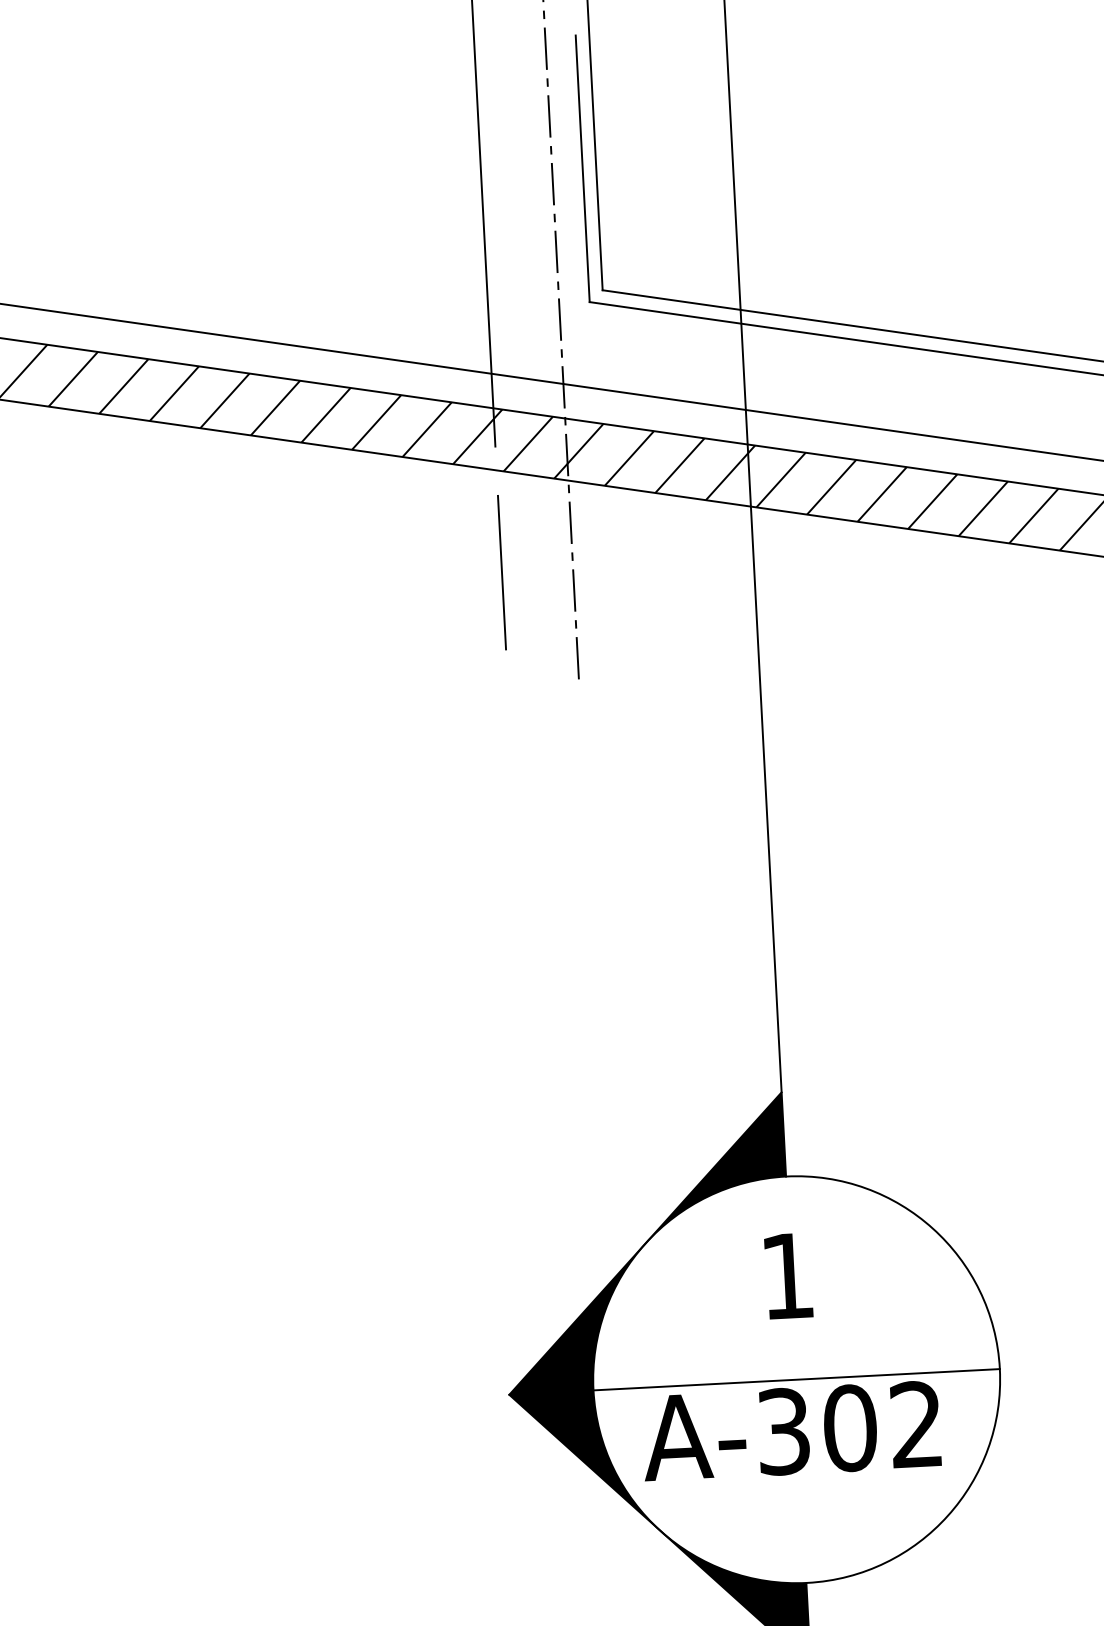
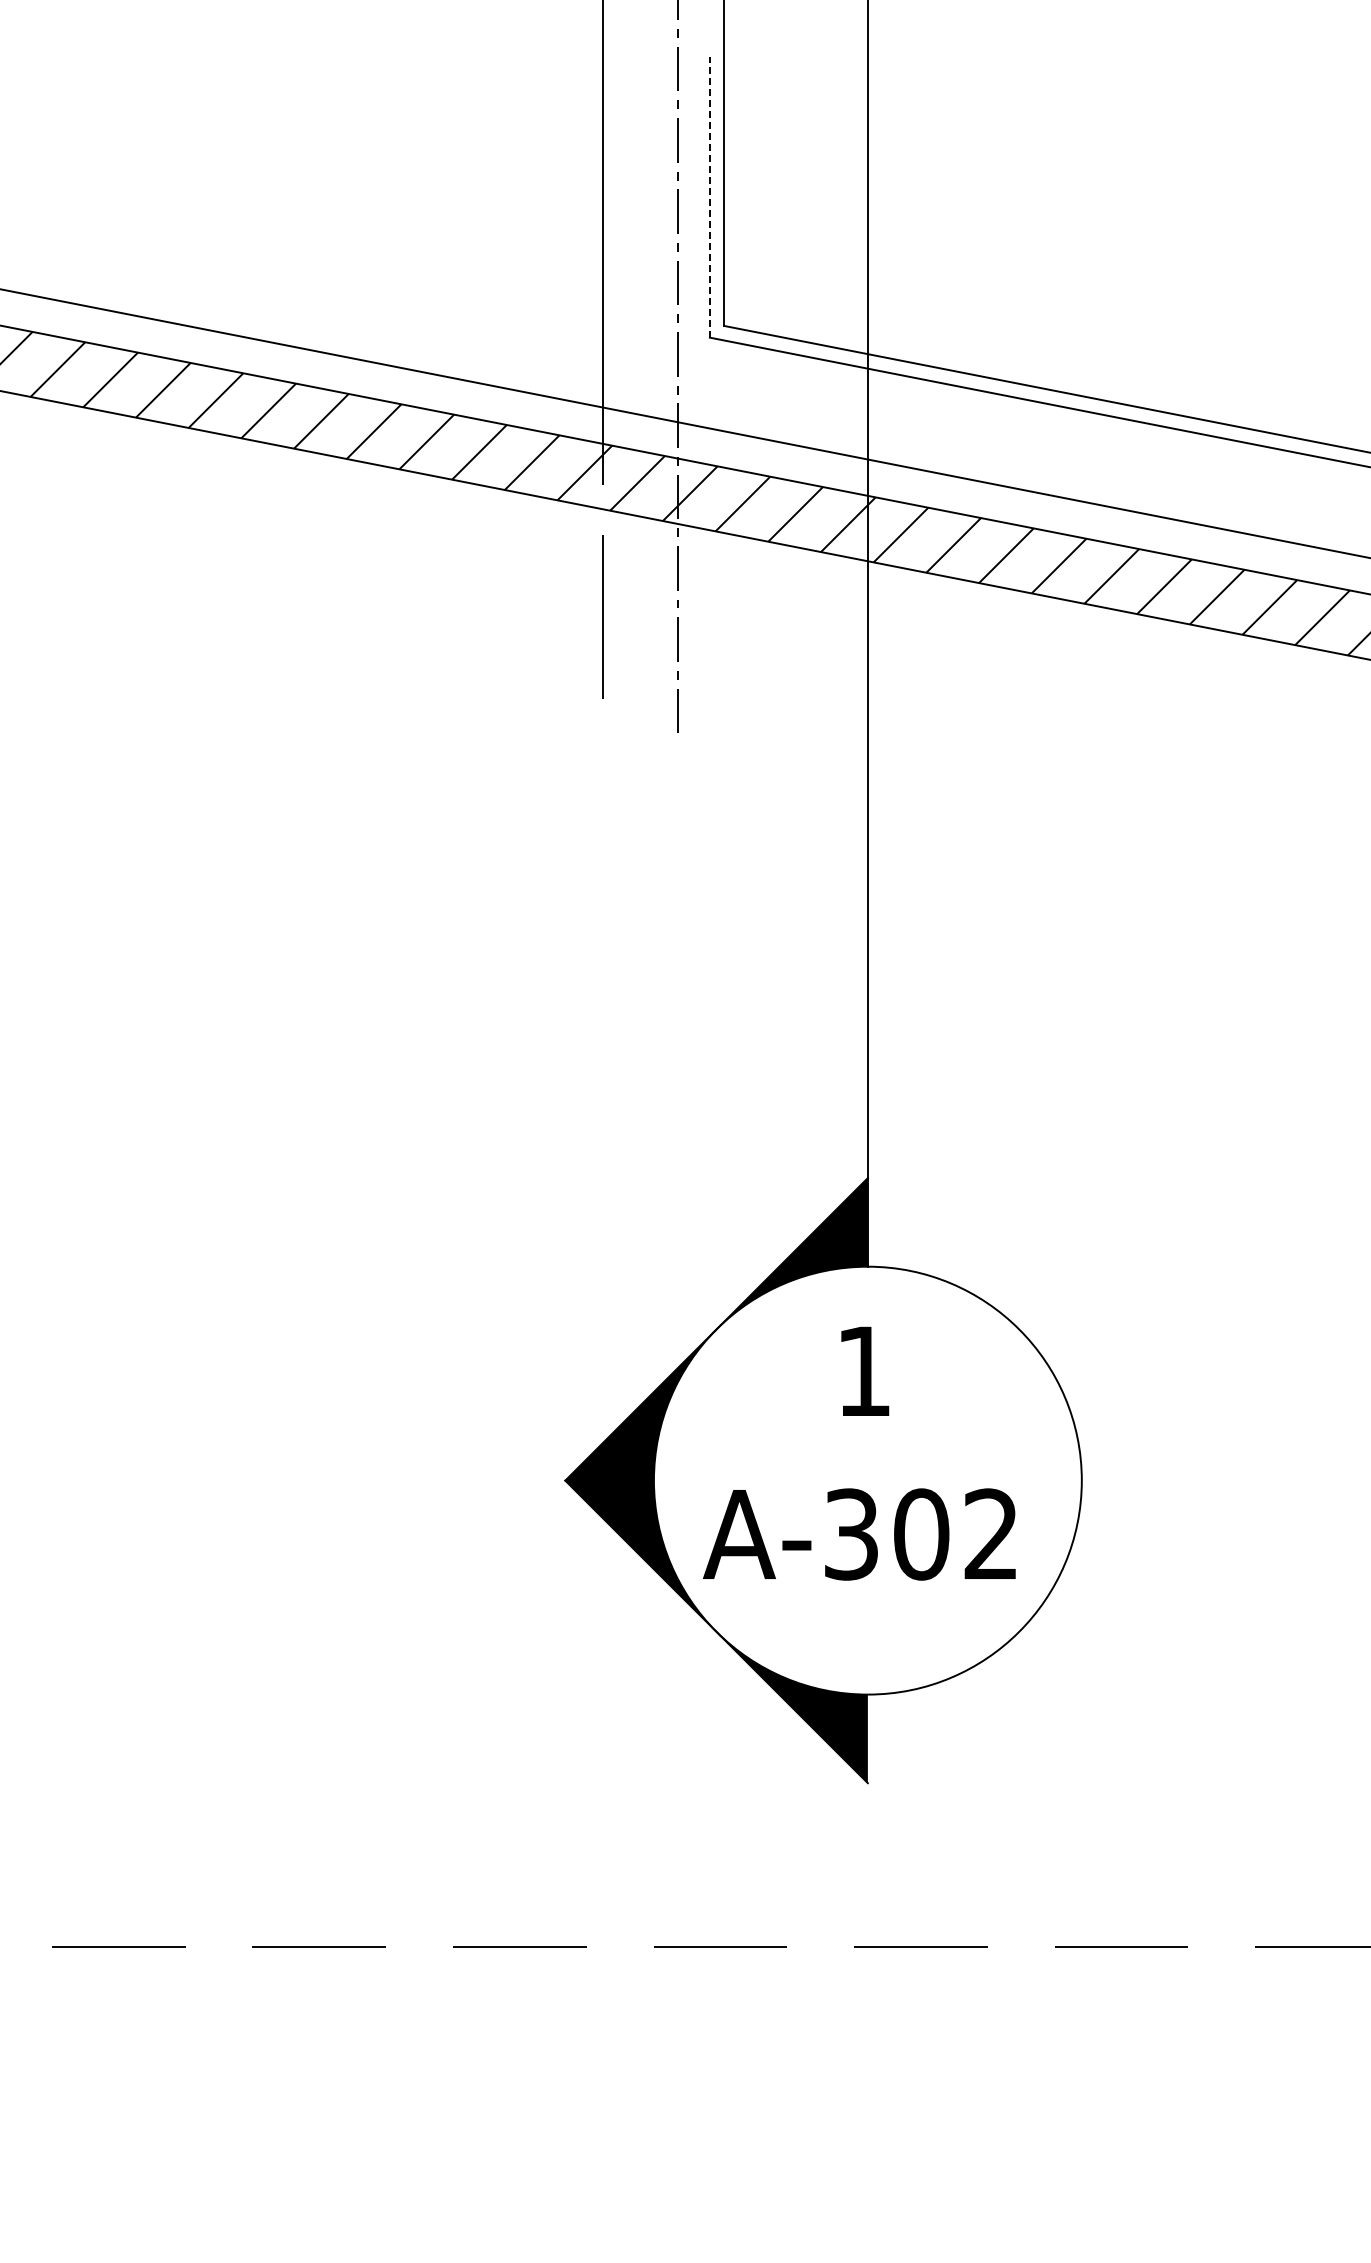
line: (582, 168) -> (709, 196), solid -> dashed
line: (796, 1379) -> (867, 1480), removed

